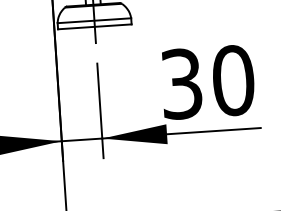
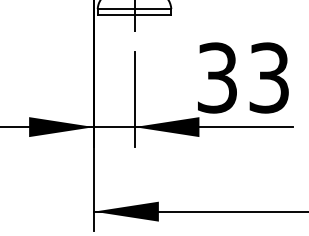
text: (233, 80) -> (269, 77), 30 -> 33

